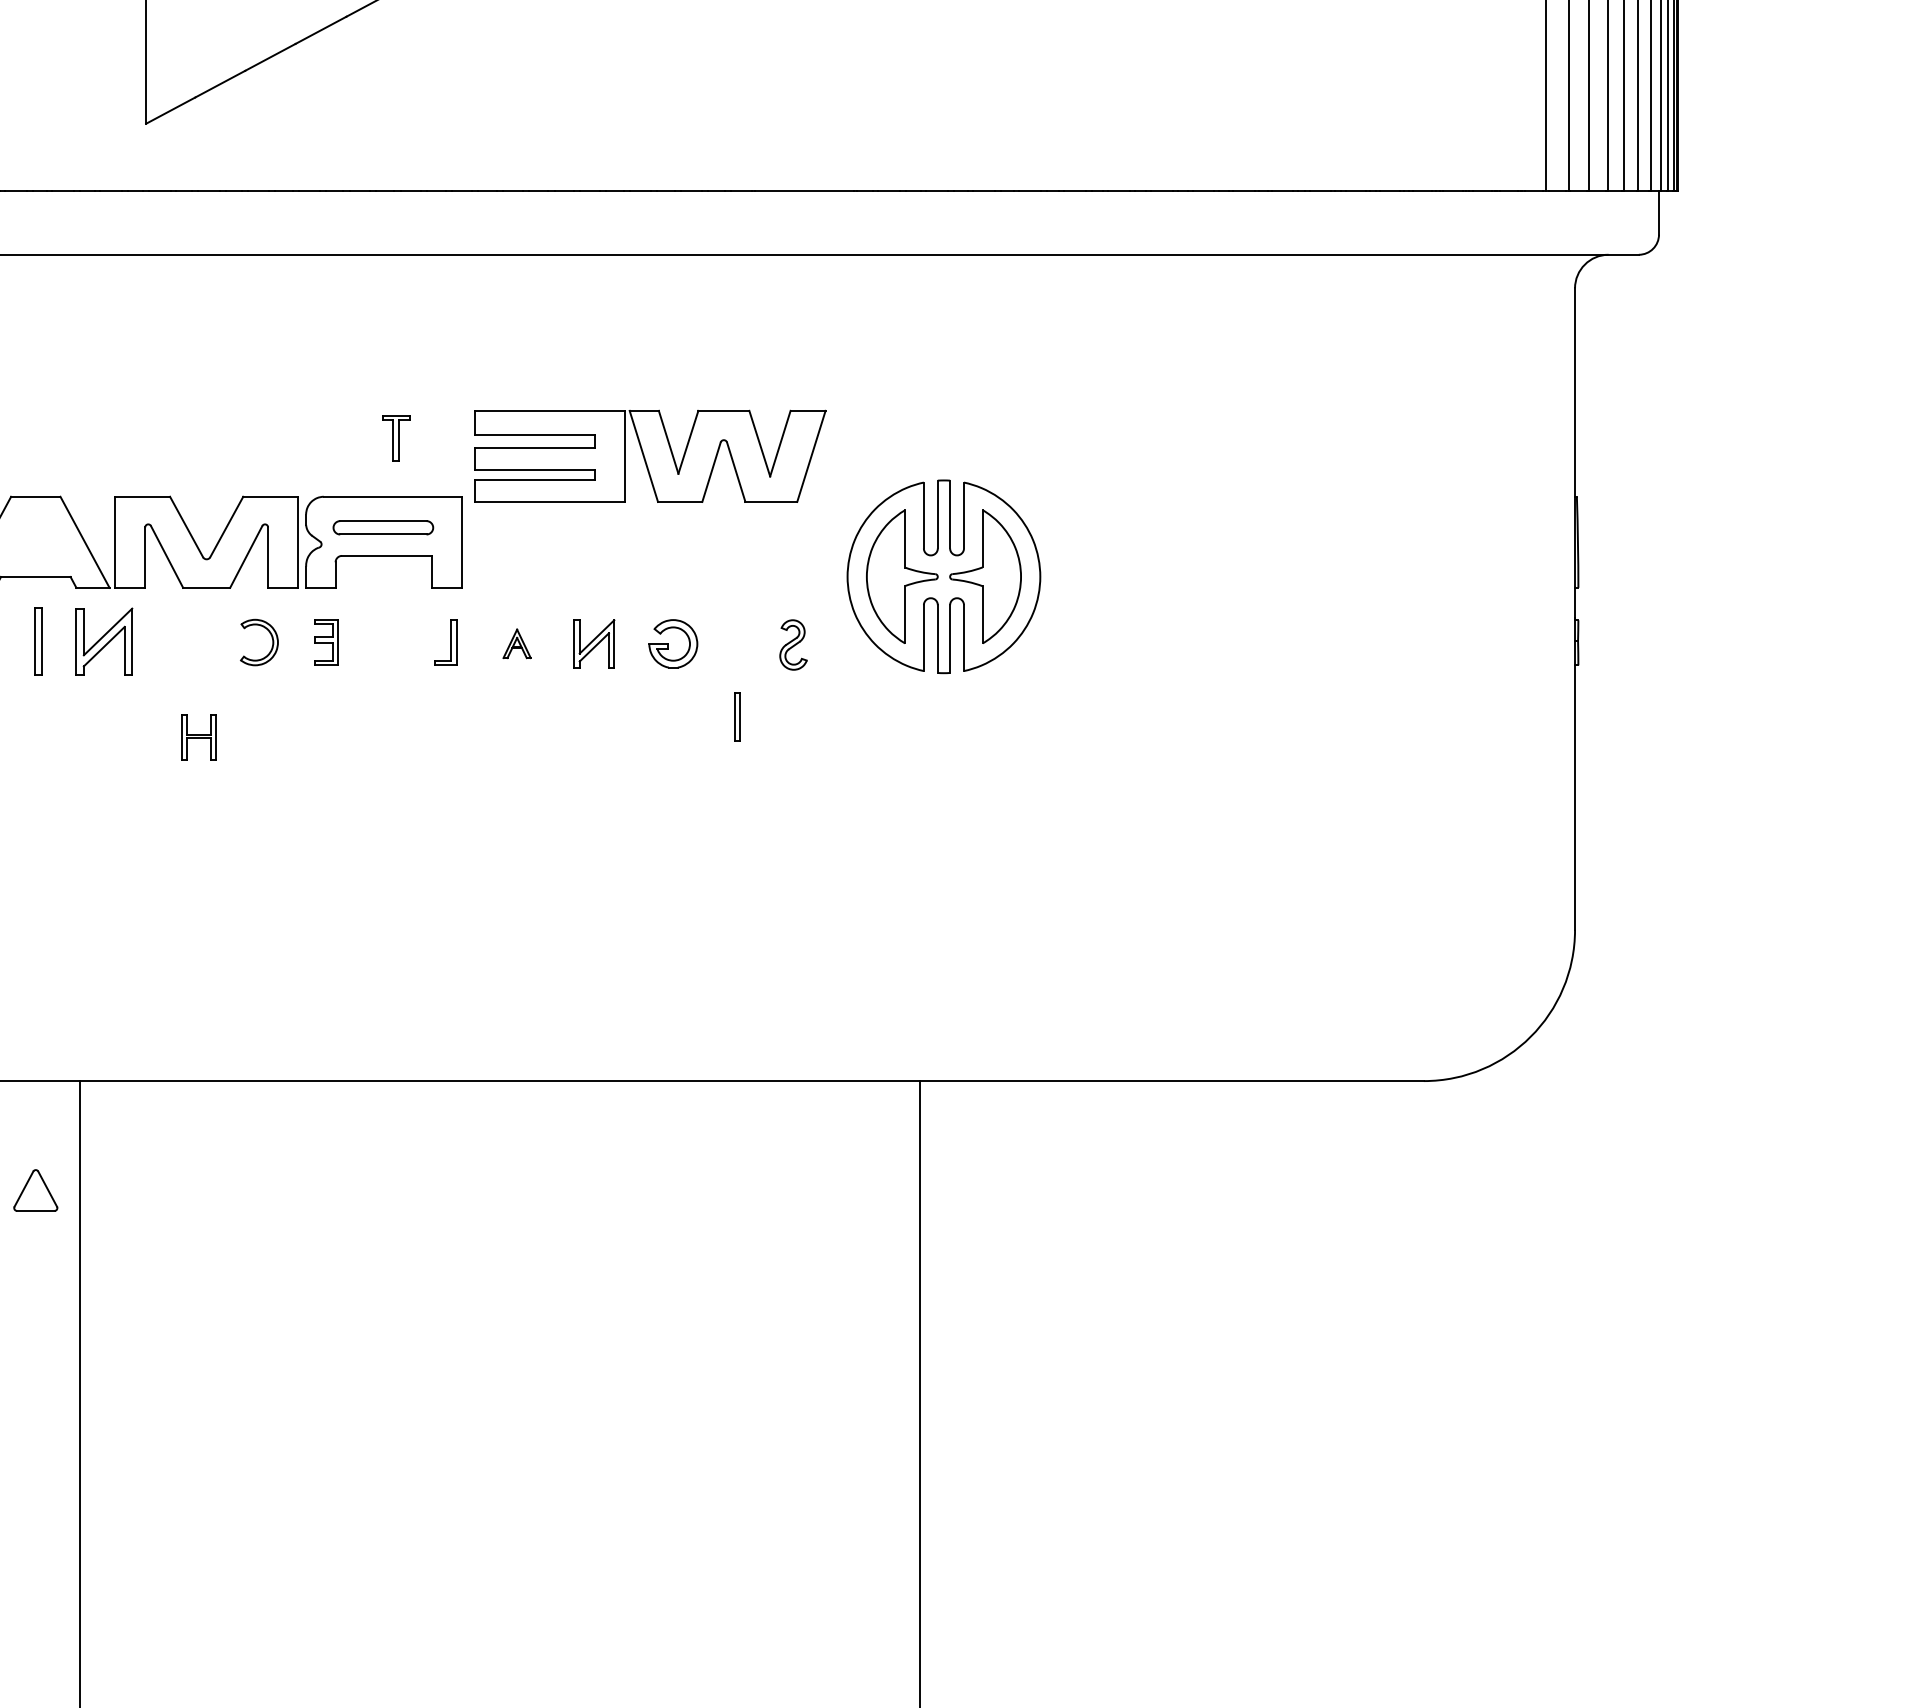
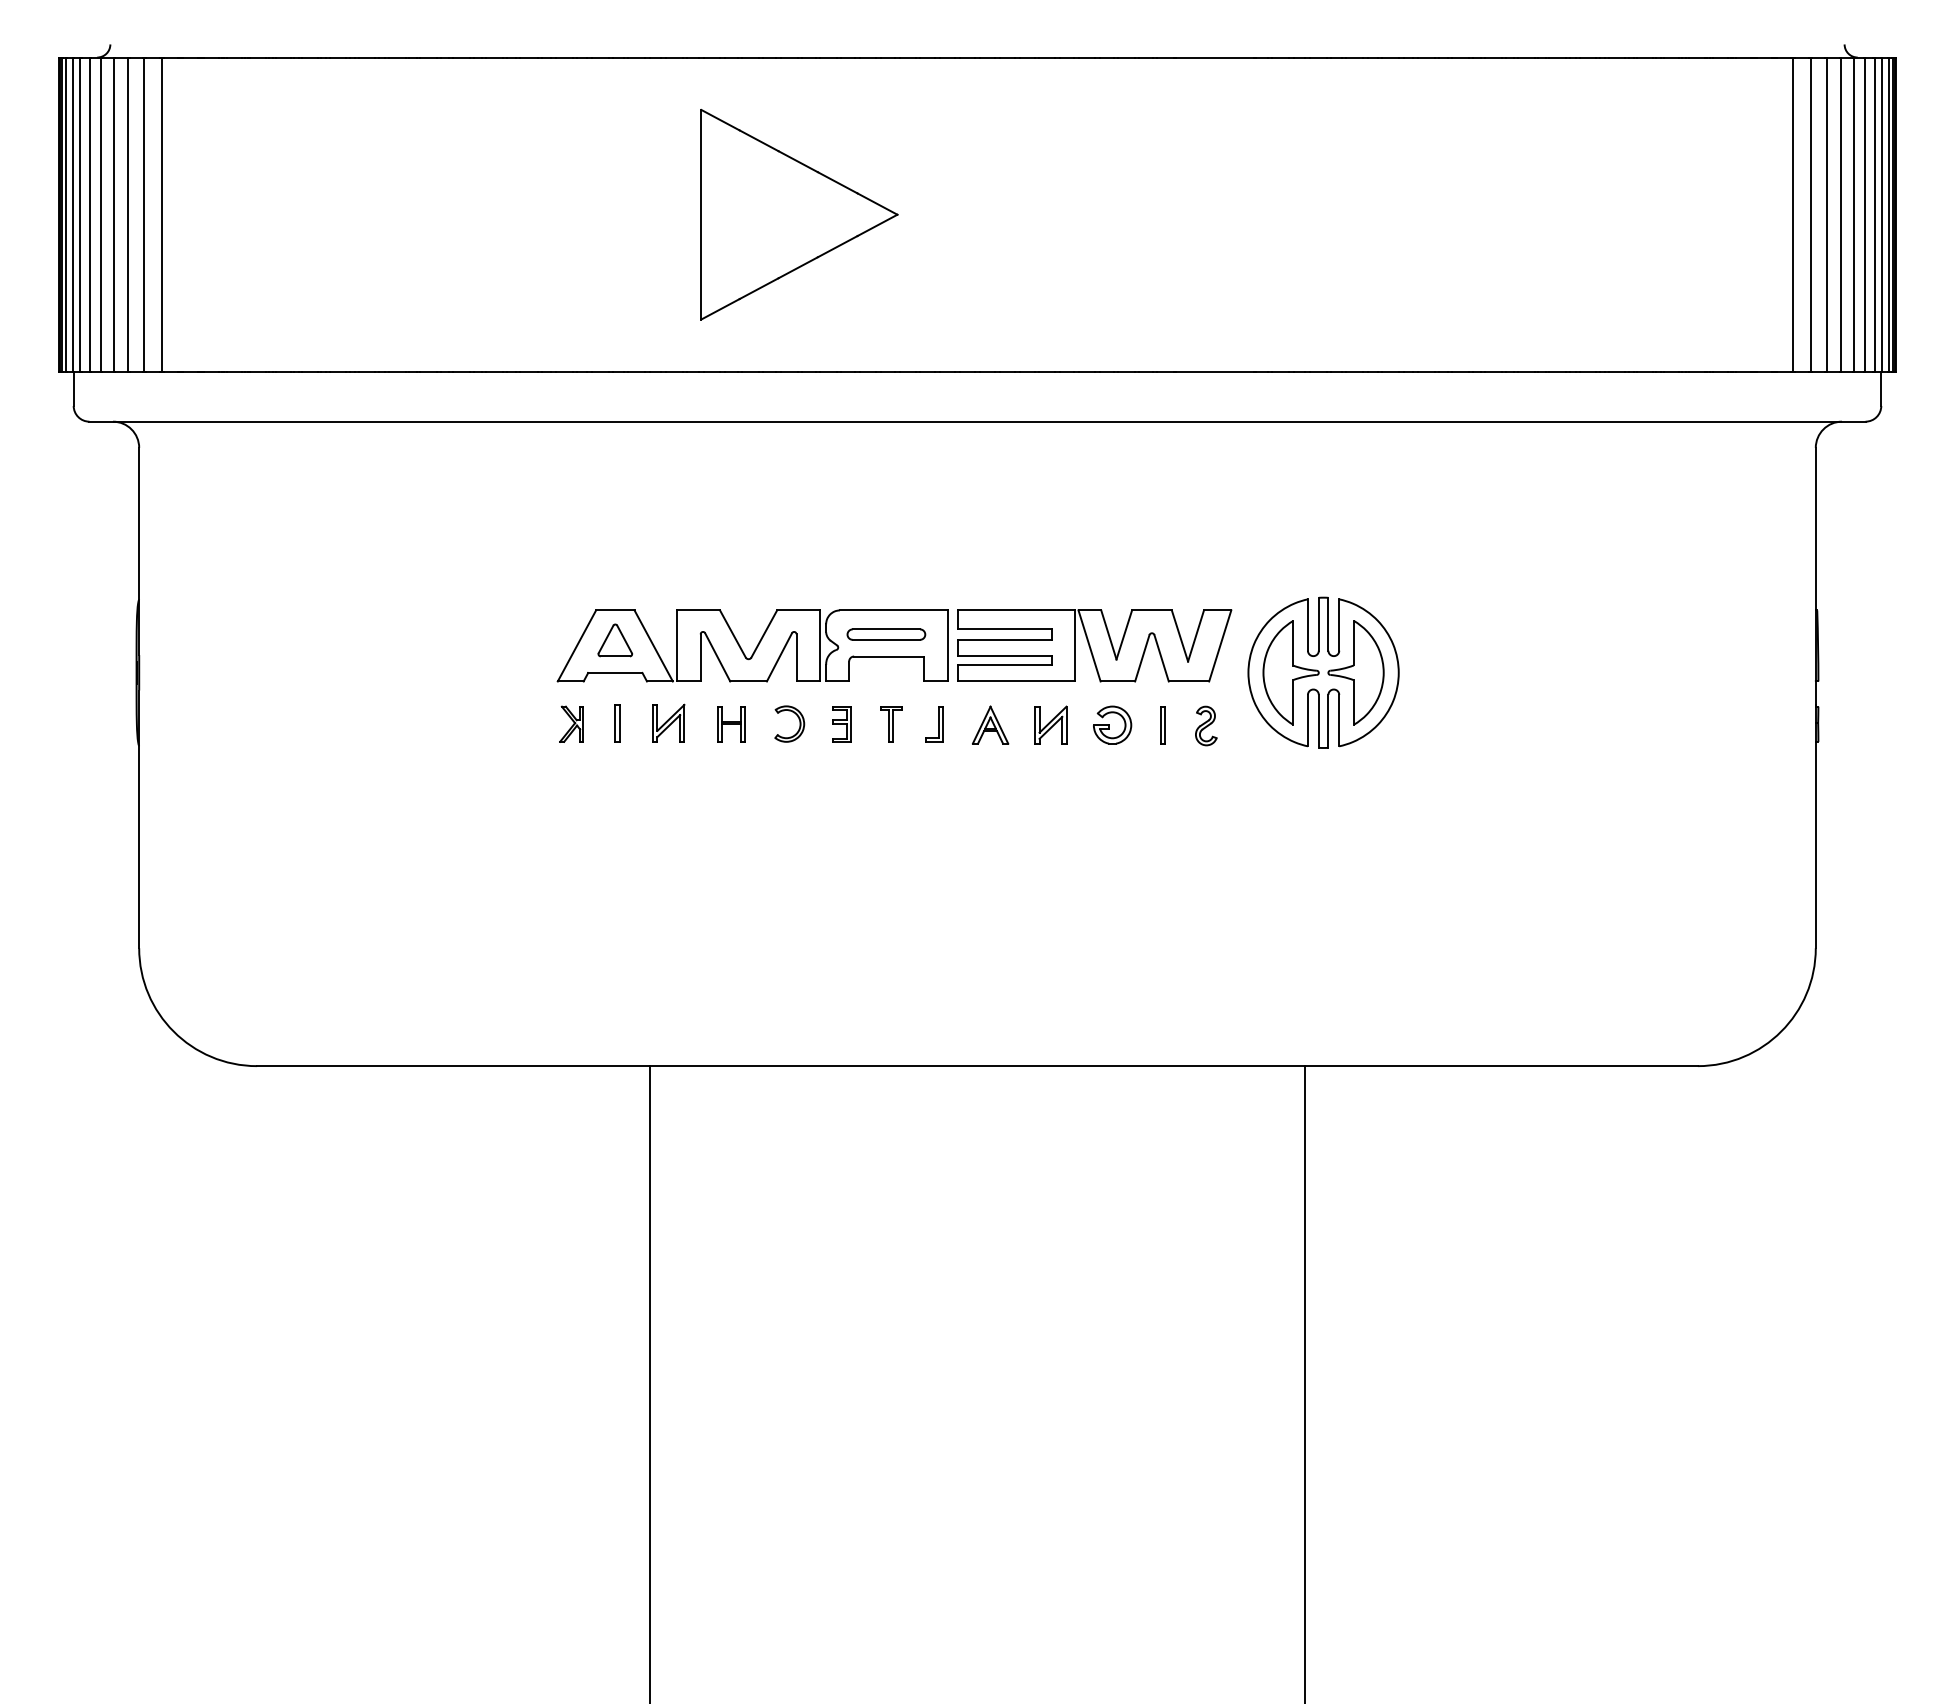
part: (396, 439) -> (891, 724), moved
part: (650, 455) -> (1094, 645), moved
part: (103, 640) -> (668, 722), size x0.71
part: (38, 641) -> (617, 723), size x0.71
part: (516, 643) -> (990, 724), size x1.67
part: (737, 717) -> (1162, 725), moved
part: (198, 737) -> (731, 724), moved
part: (34, 1190) -> (614, 640), moved

